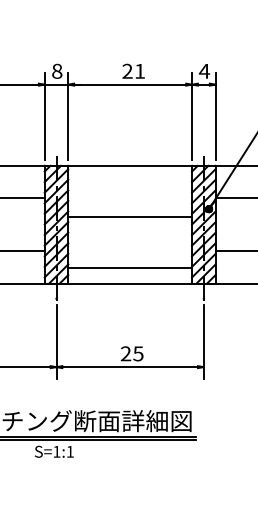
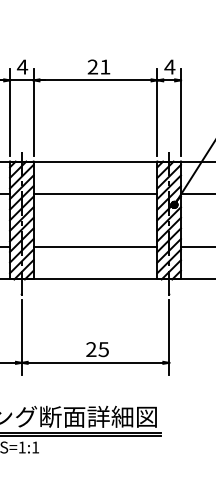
text: (56, 70) -> (21, 66), 8 -> 4
line: (130, 217) -> (95, 194), moved
line: (130, 268) -> (95, 247), moved

